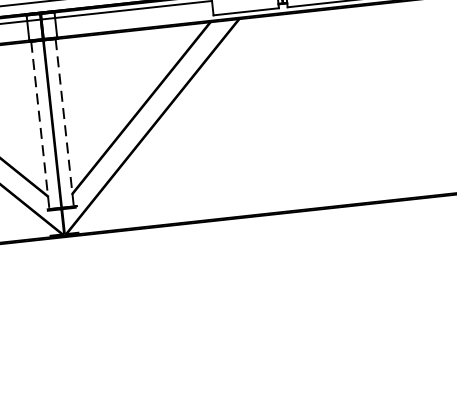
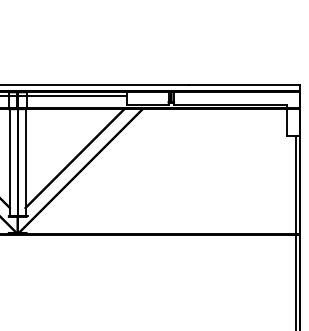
line: (64, 124) -> (25, 163), dashed -> solid
line: (39, 126) -> (9, 163), dashed -> solid

